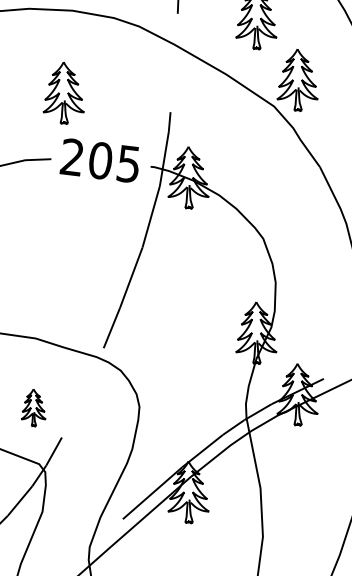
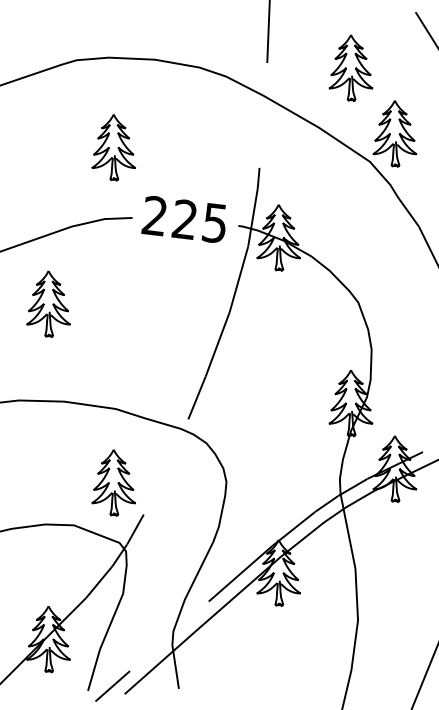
part: (63, 93) -> (113, 147), moved
text: (100, 160) -> (184, 219), 205 -> 225
part: (33, 407) -> (113, 482), size x1.67

